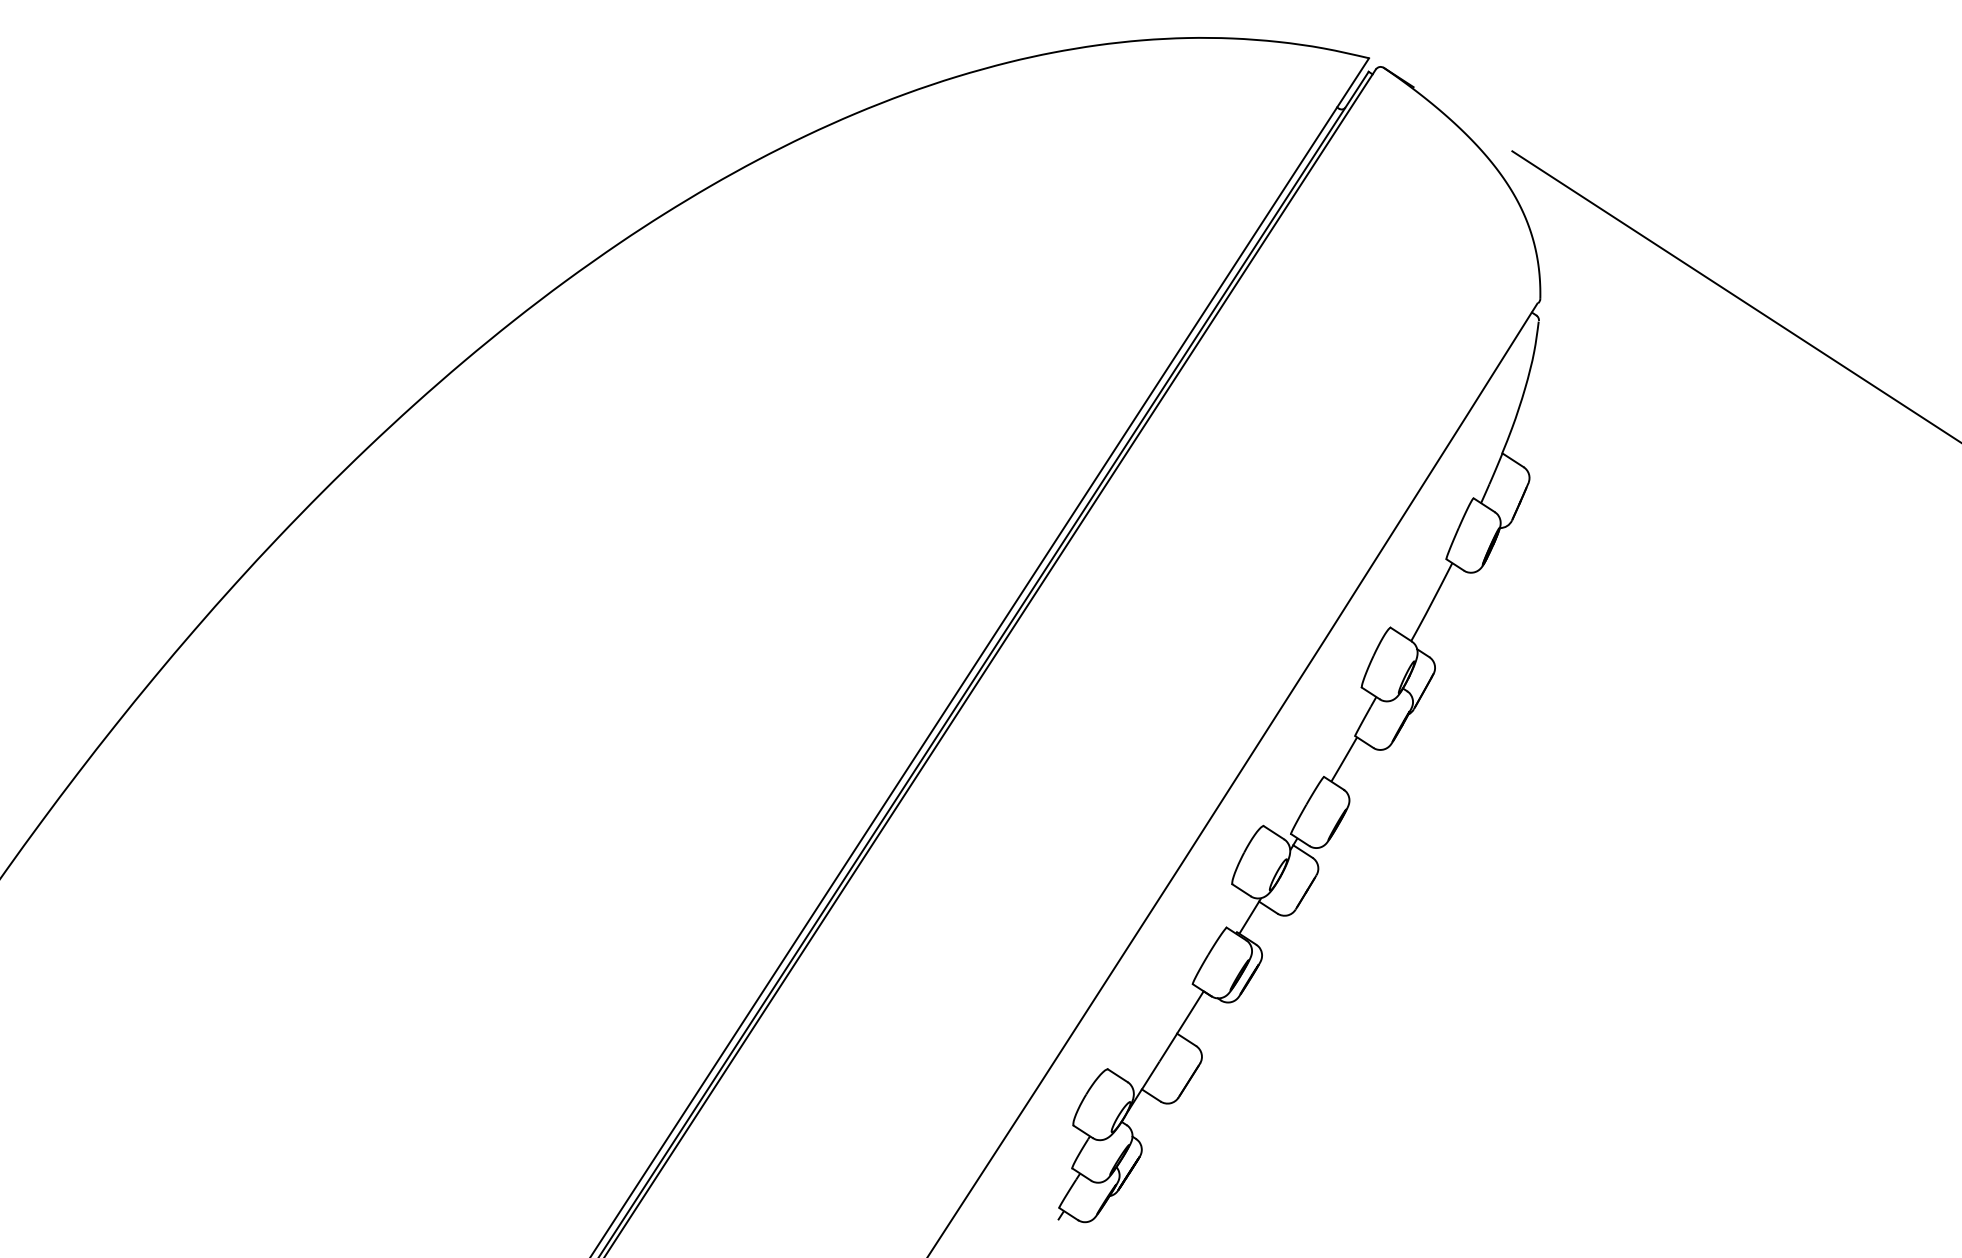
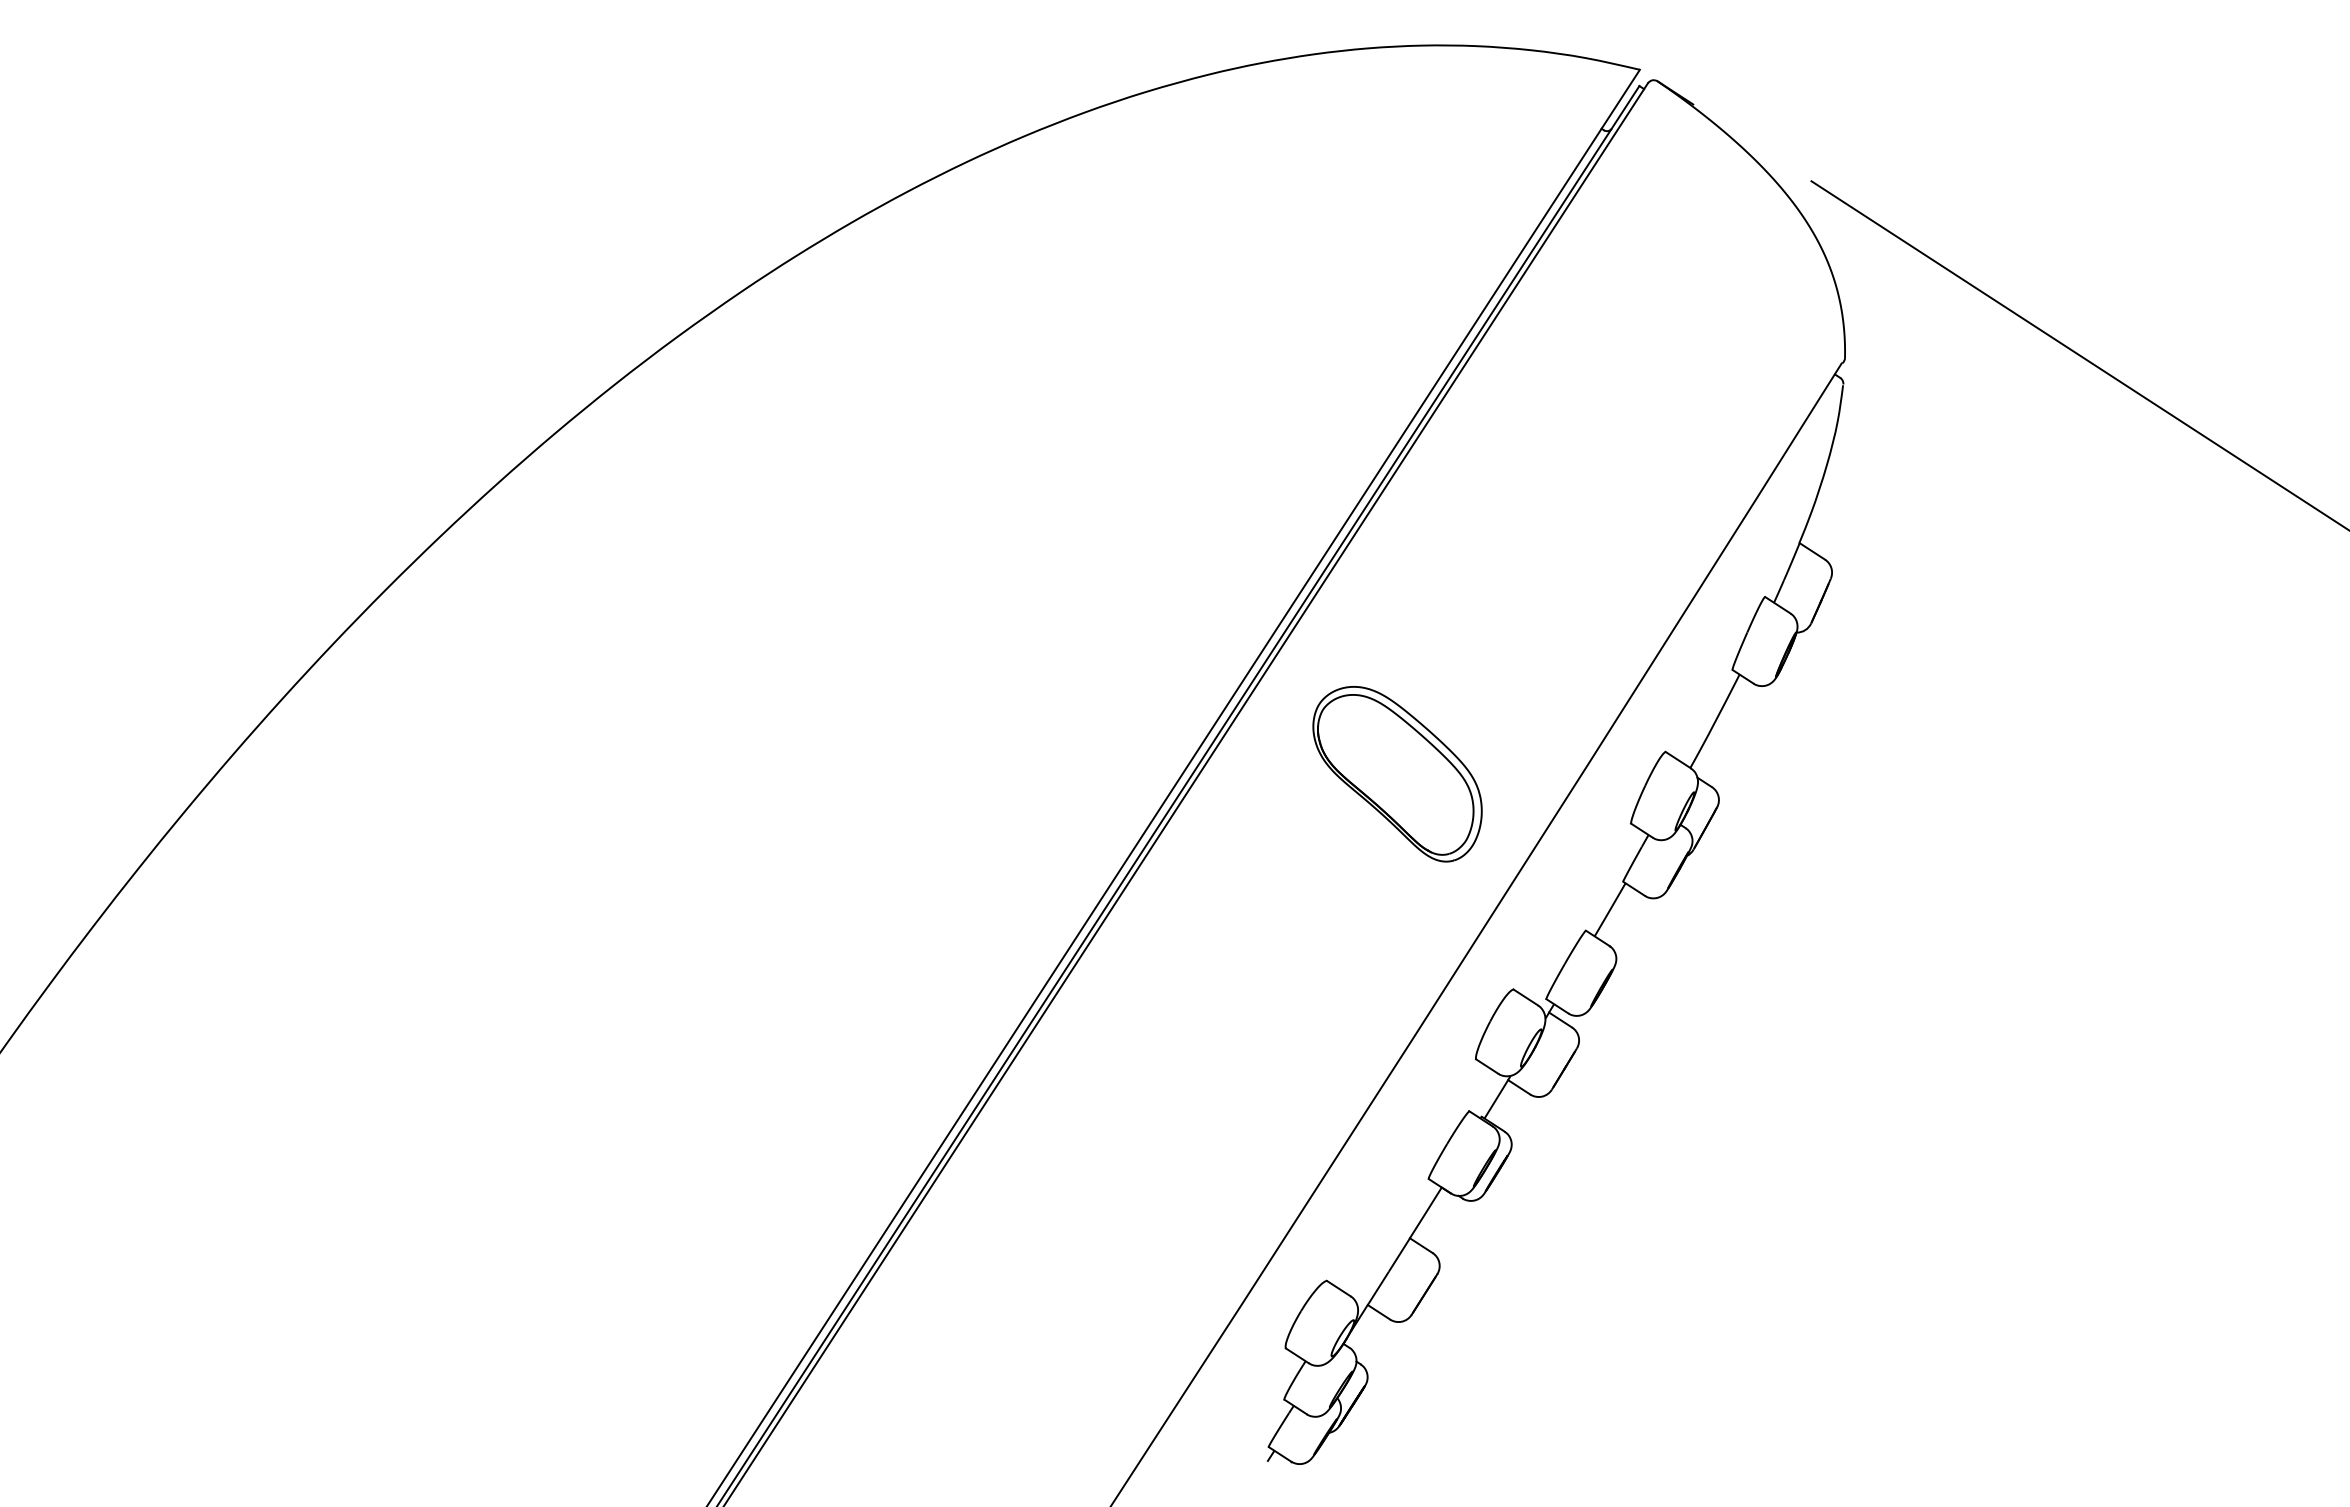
part: (1166, 646) -> (1397, 774), added

